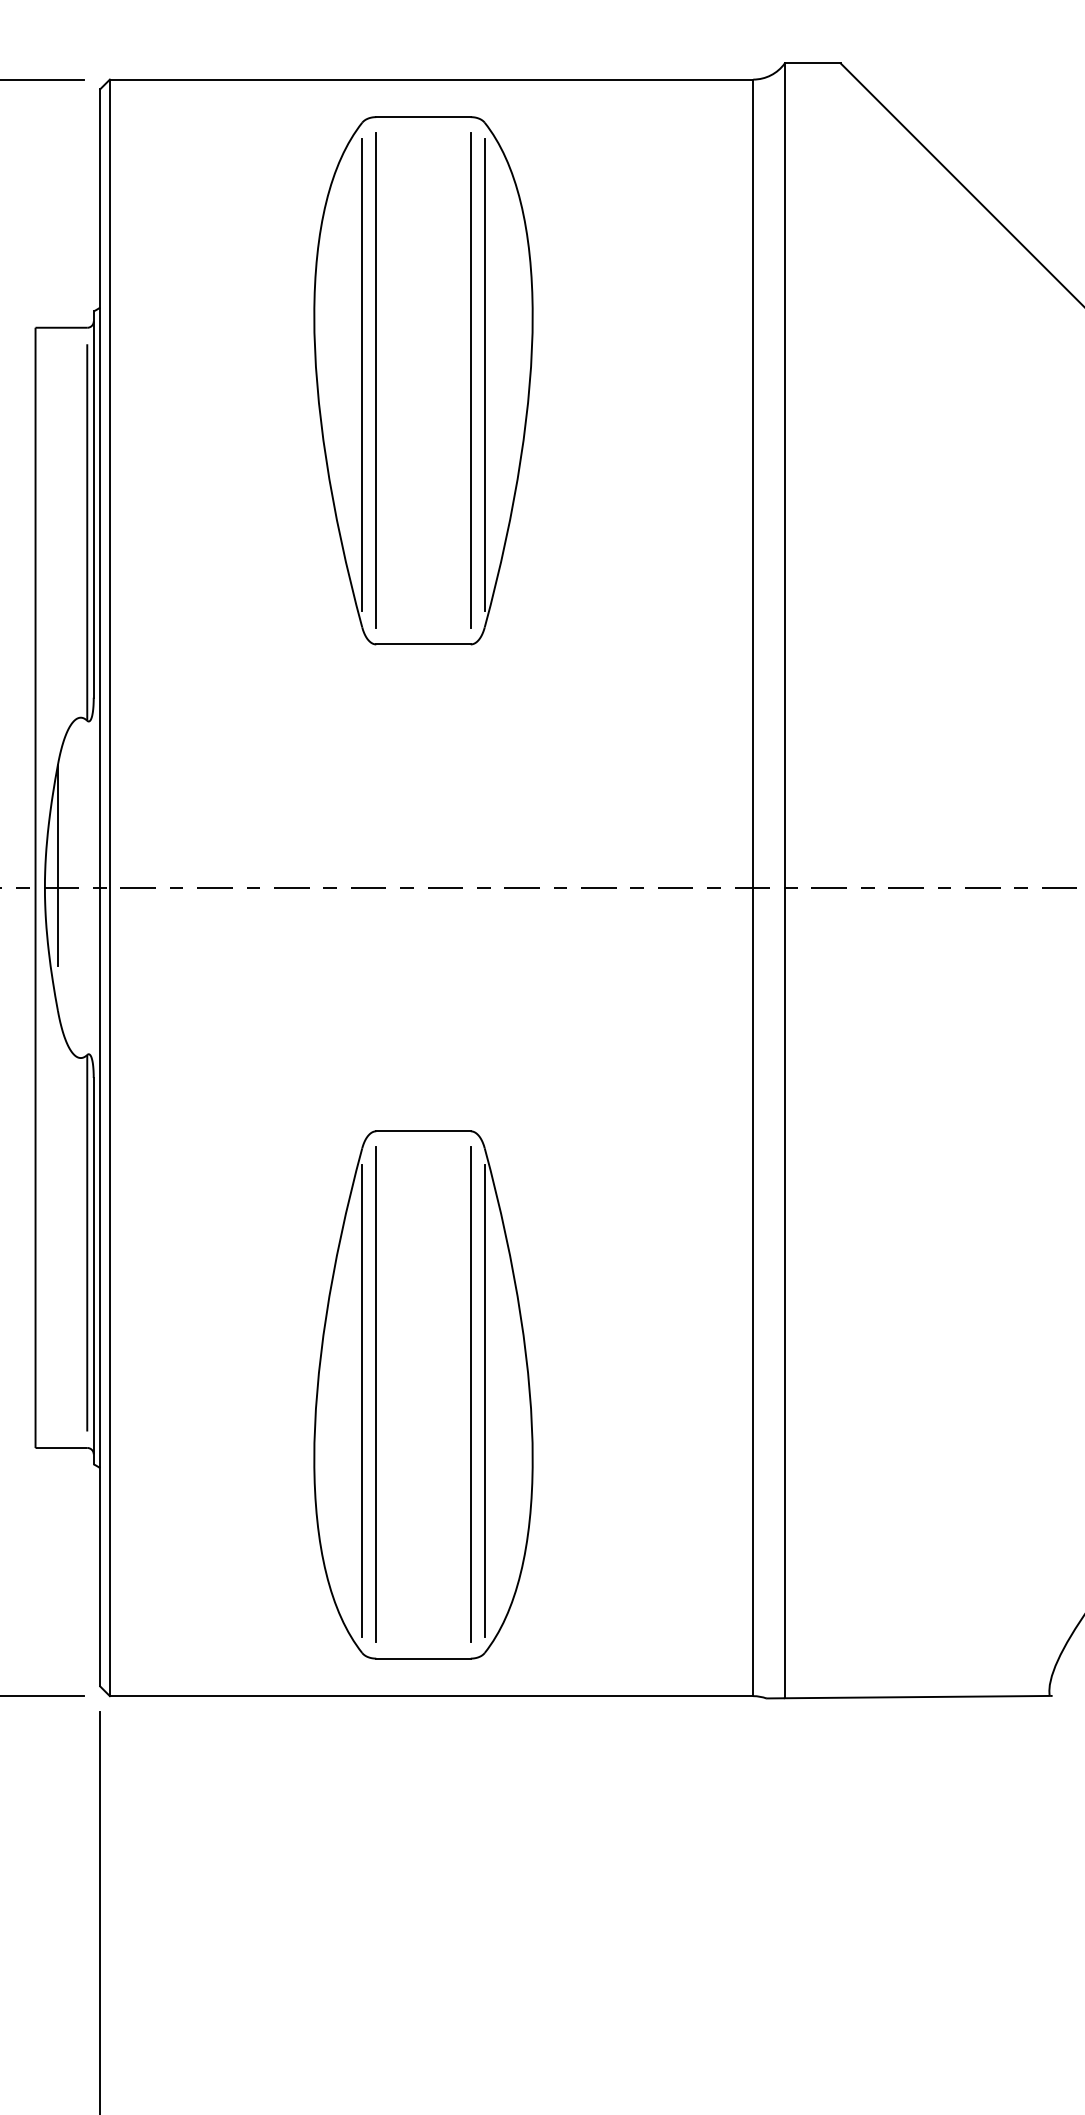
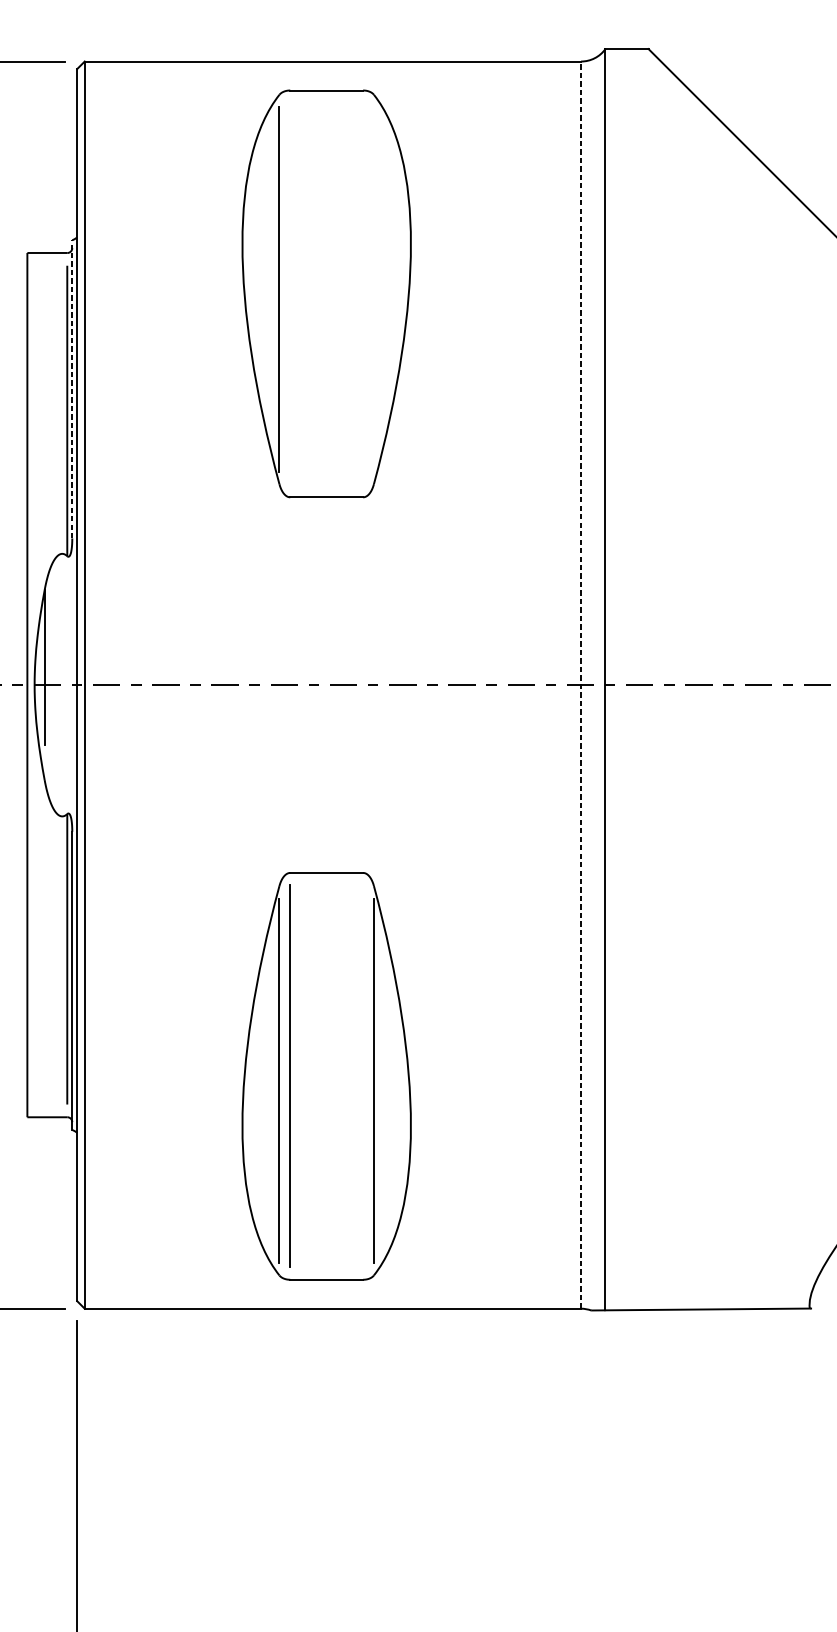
line: (484, 374) -> (373, 289), removed
line: (376, 380) -> (290, 293), removed
line: (470, 380) -> (362, 293), removed
line: (93, 504) -> (72, 389), solid -> dashed
line: (753, 887) -> (581, 684), solid -> dashed
line: (470, 1394) -> (362, 1075), removed

